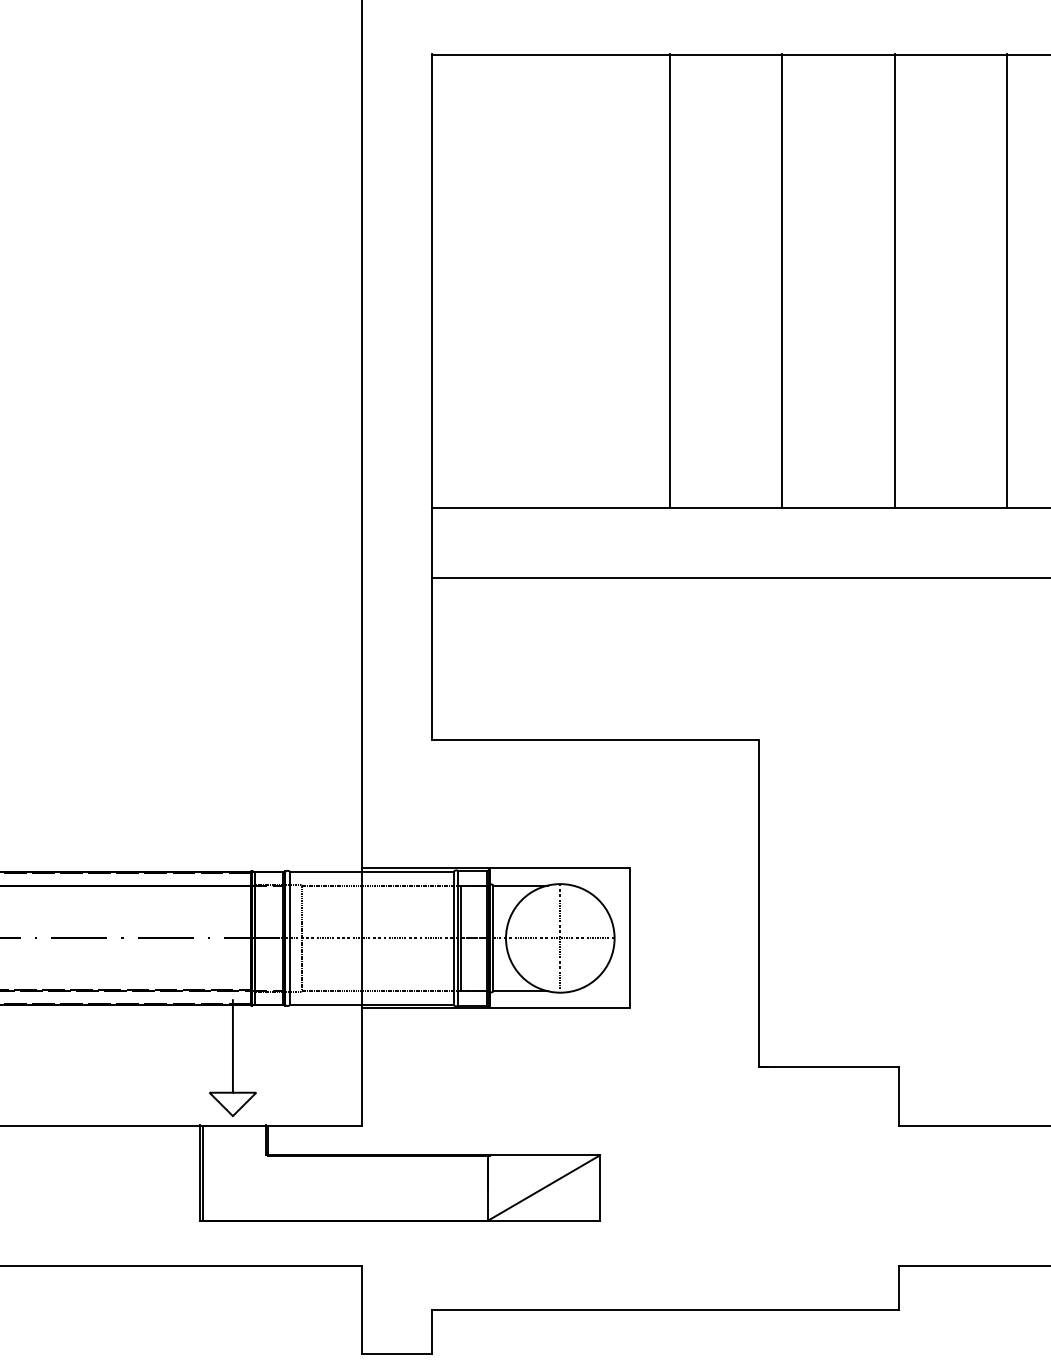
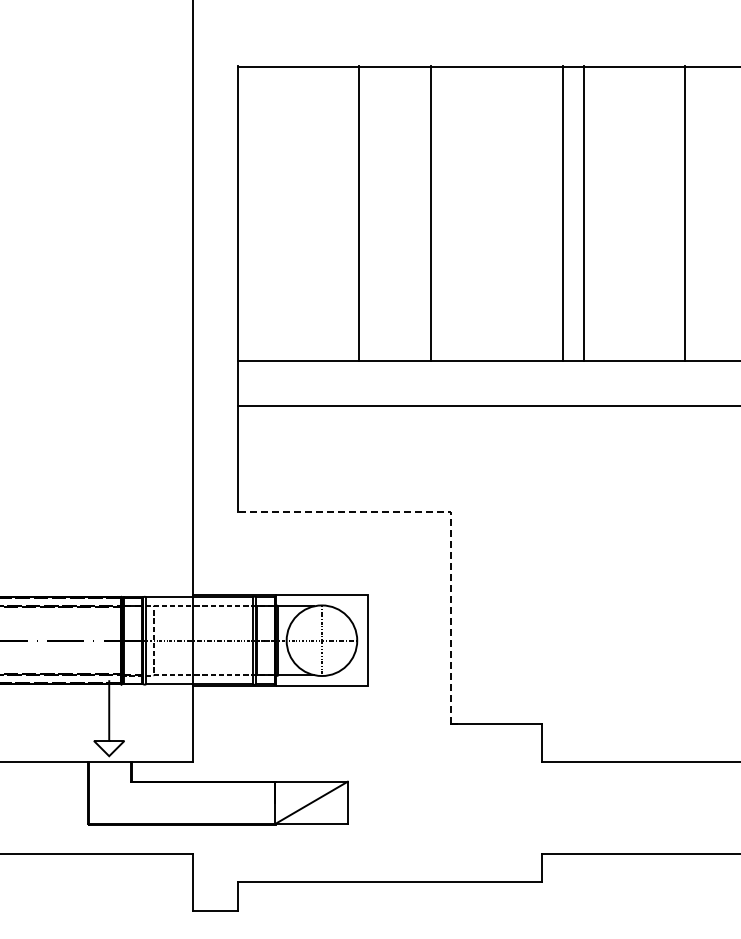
line: (670, 280) -> (359, 213), moved
line: (782, 280) -> (431, 213), moved
line: (895, 280) -> (563, 213), moved
line: (1007, 280) -> (584, 213), moved
line: (759, 739) -> (451, 511), solid -> dashed

